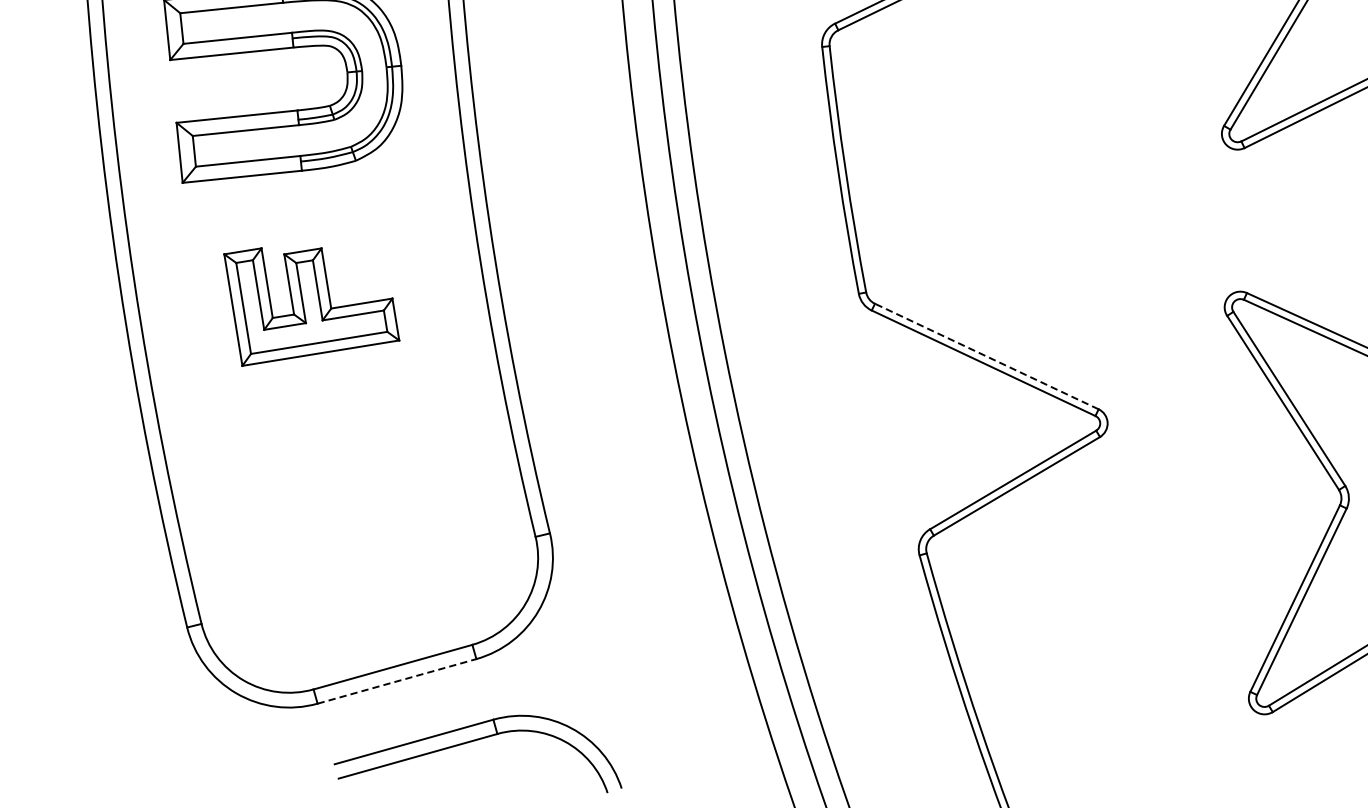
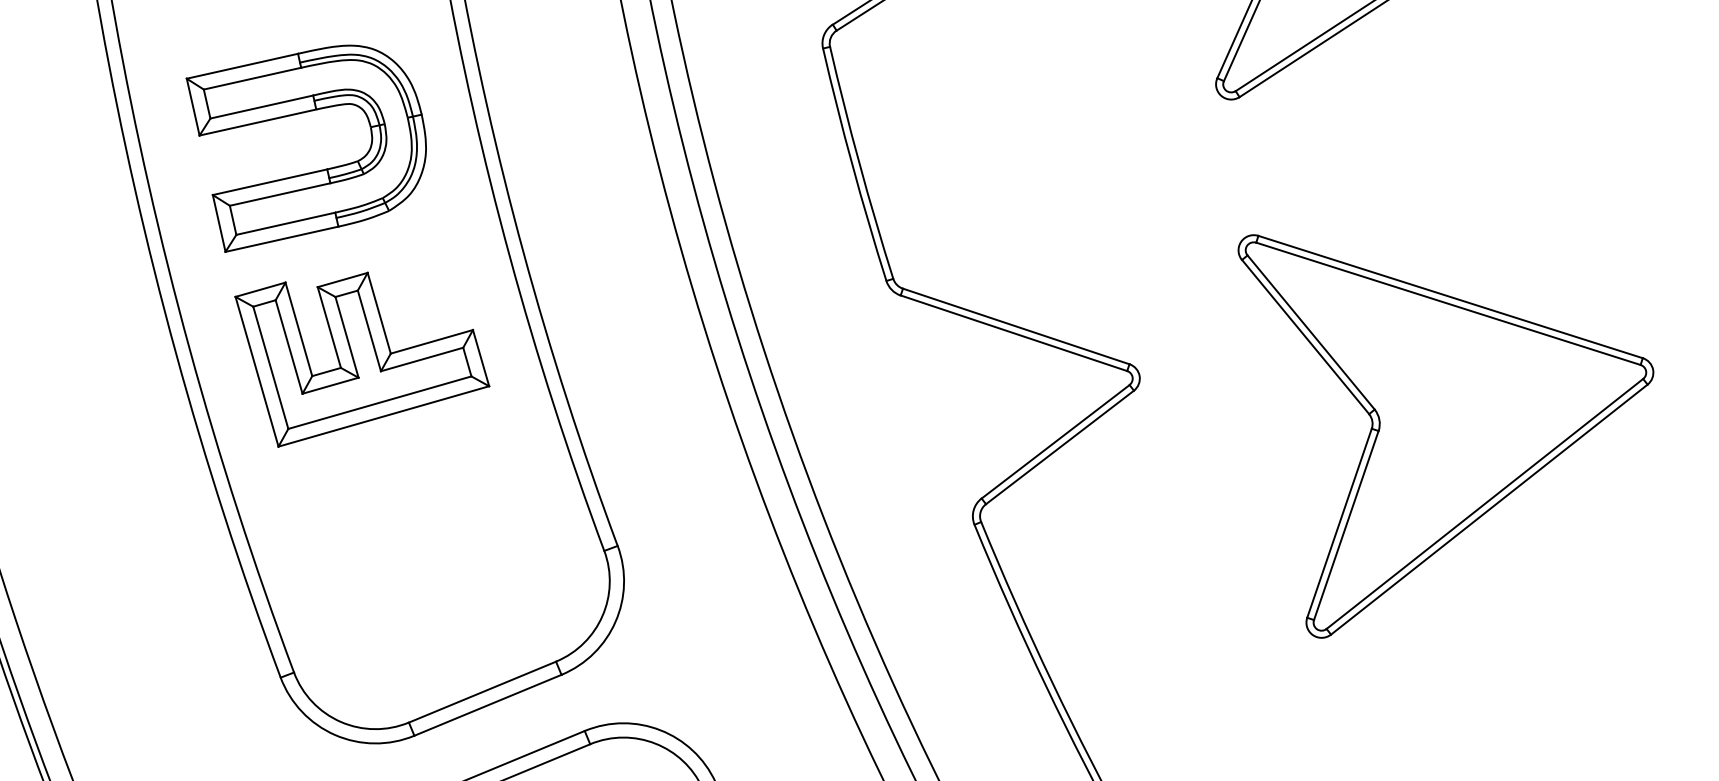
part: (310, 310) -> (362, 359), size x1.43
line: (986, 356) -> (1015, 326), dashed -> solid
line: (396, 681) -> (487, 705), dashed -> solid

